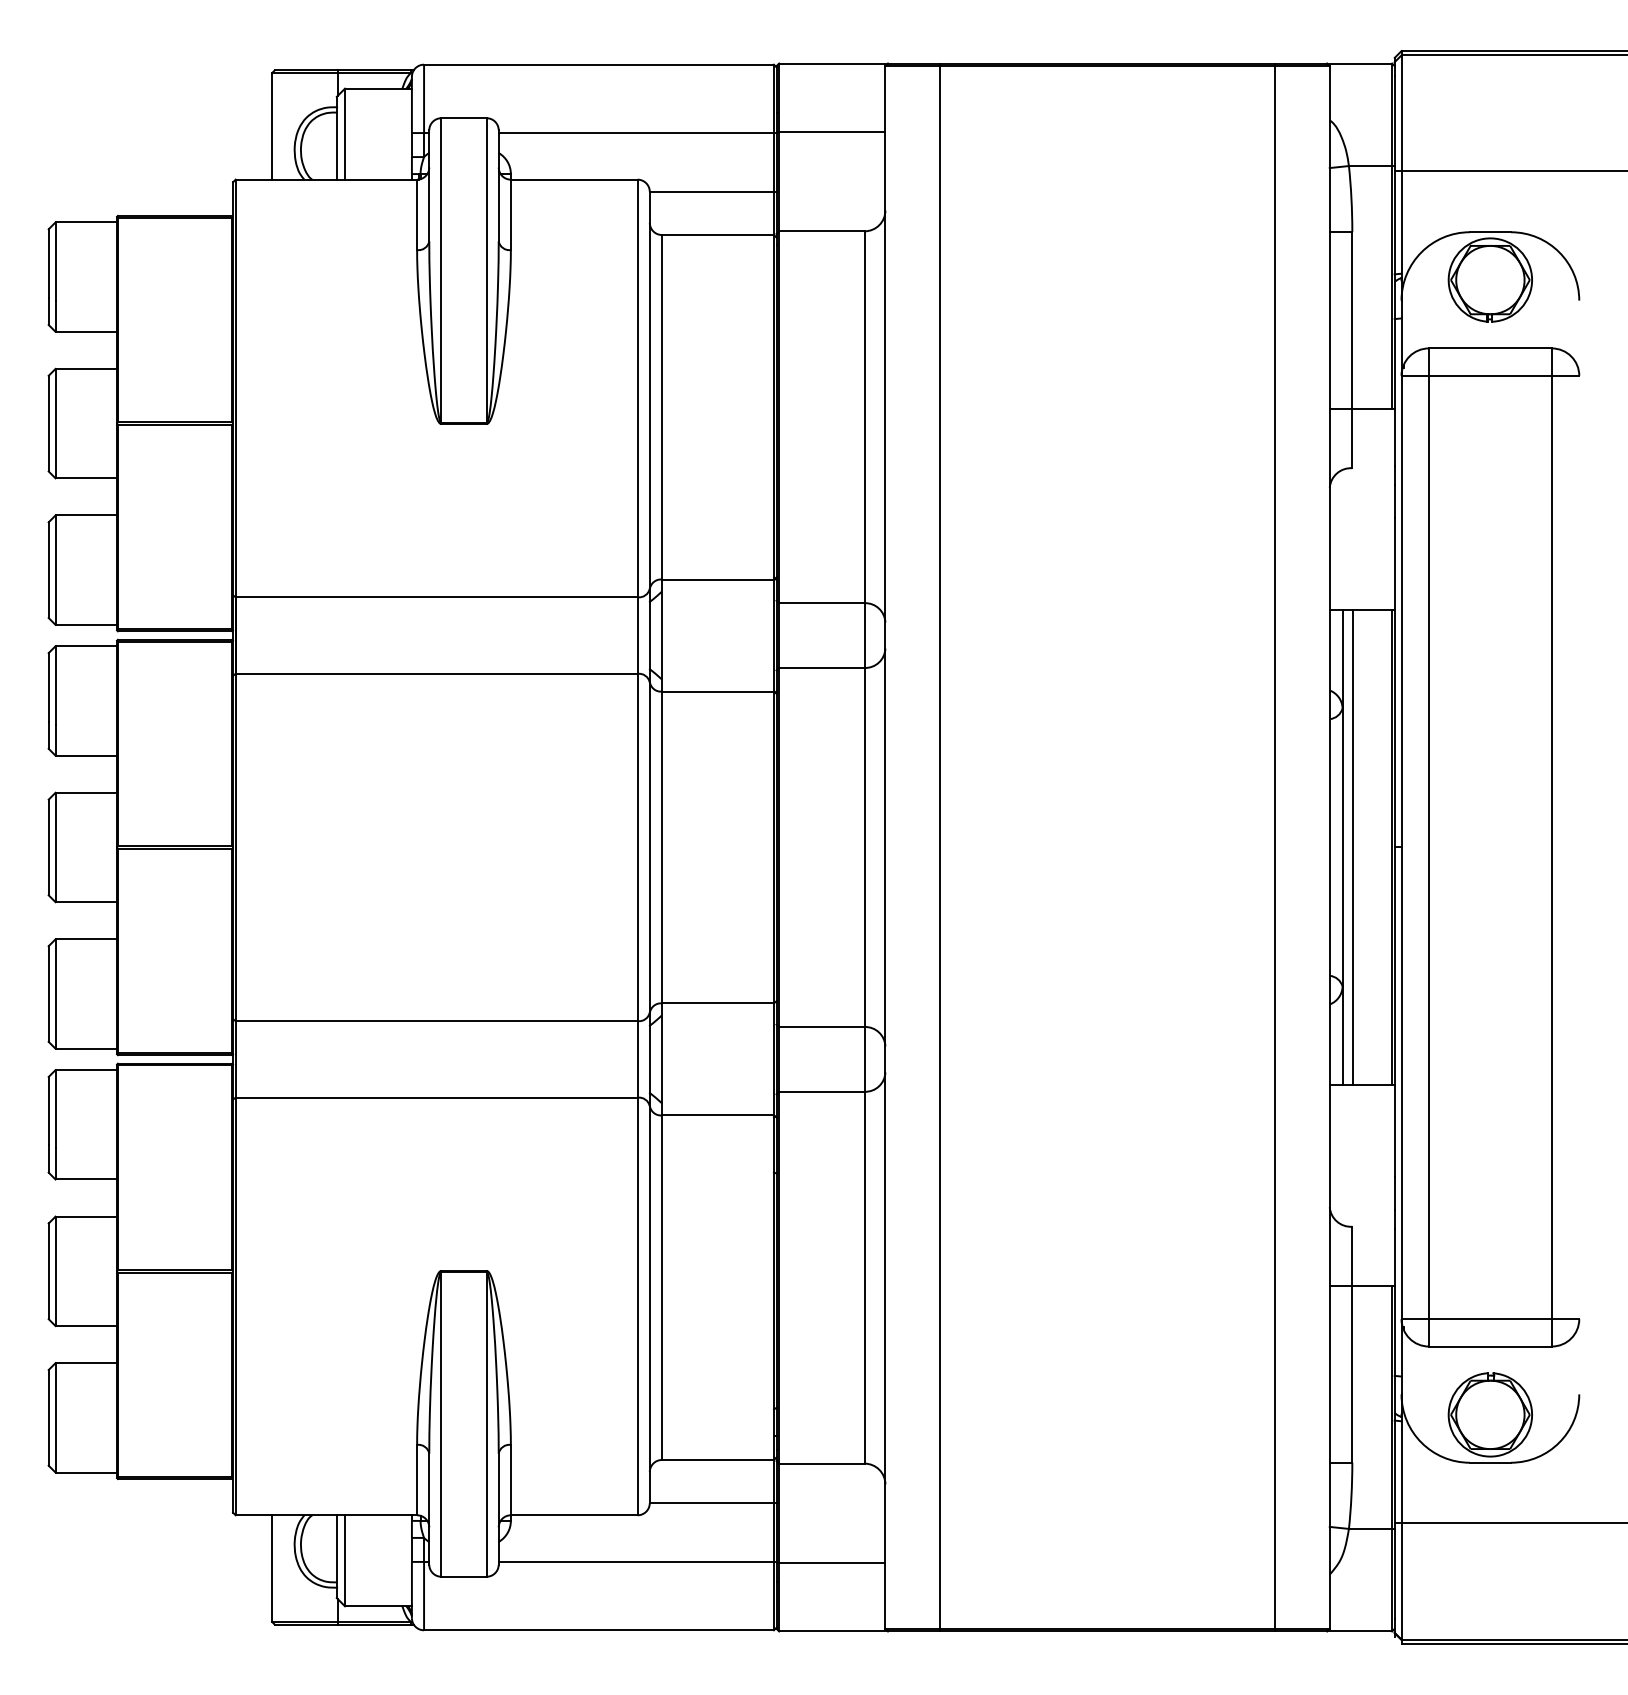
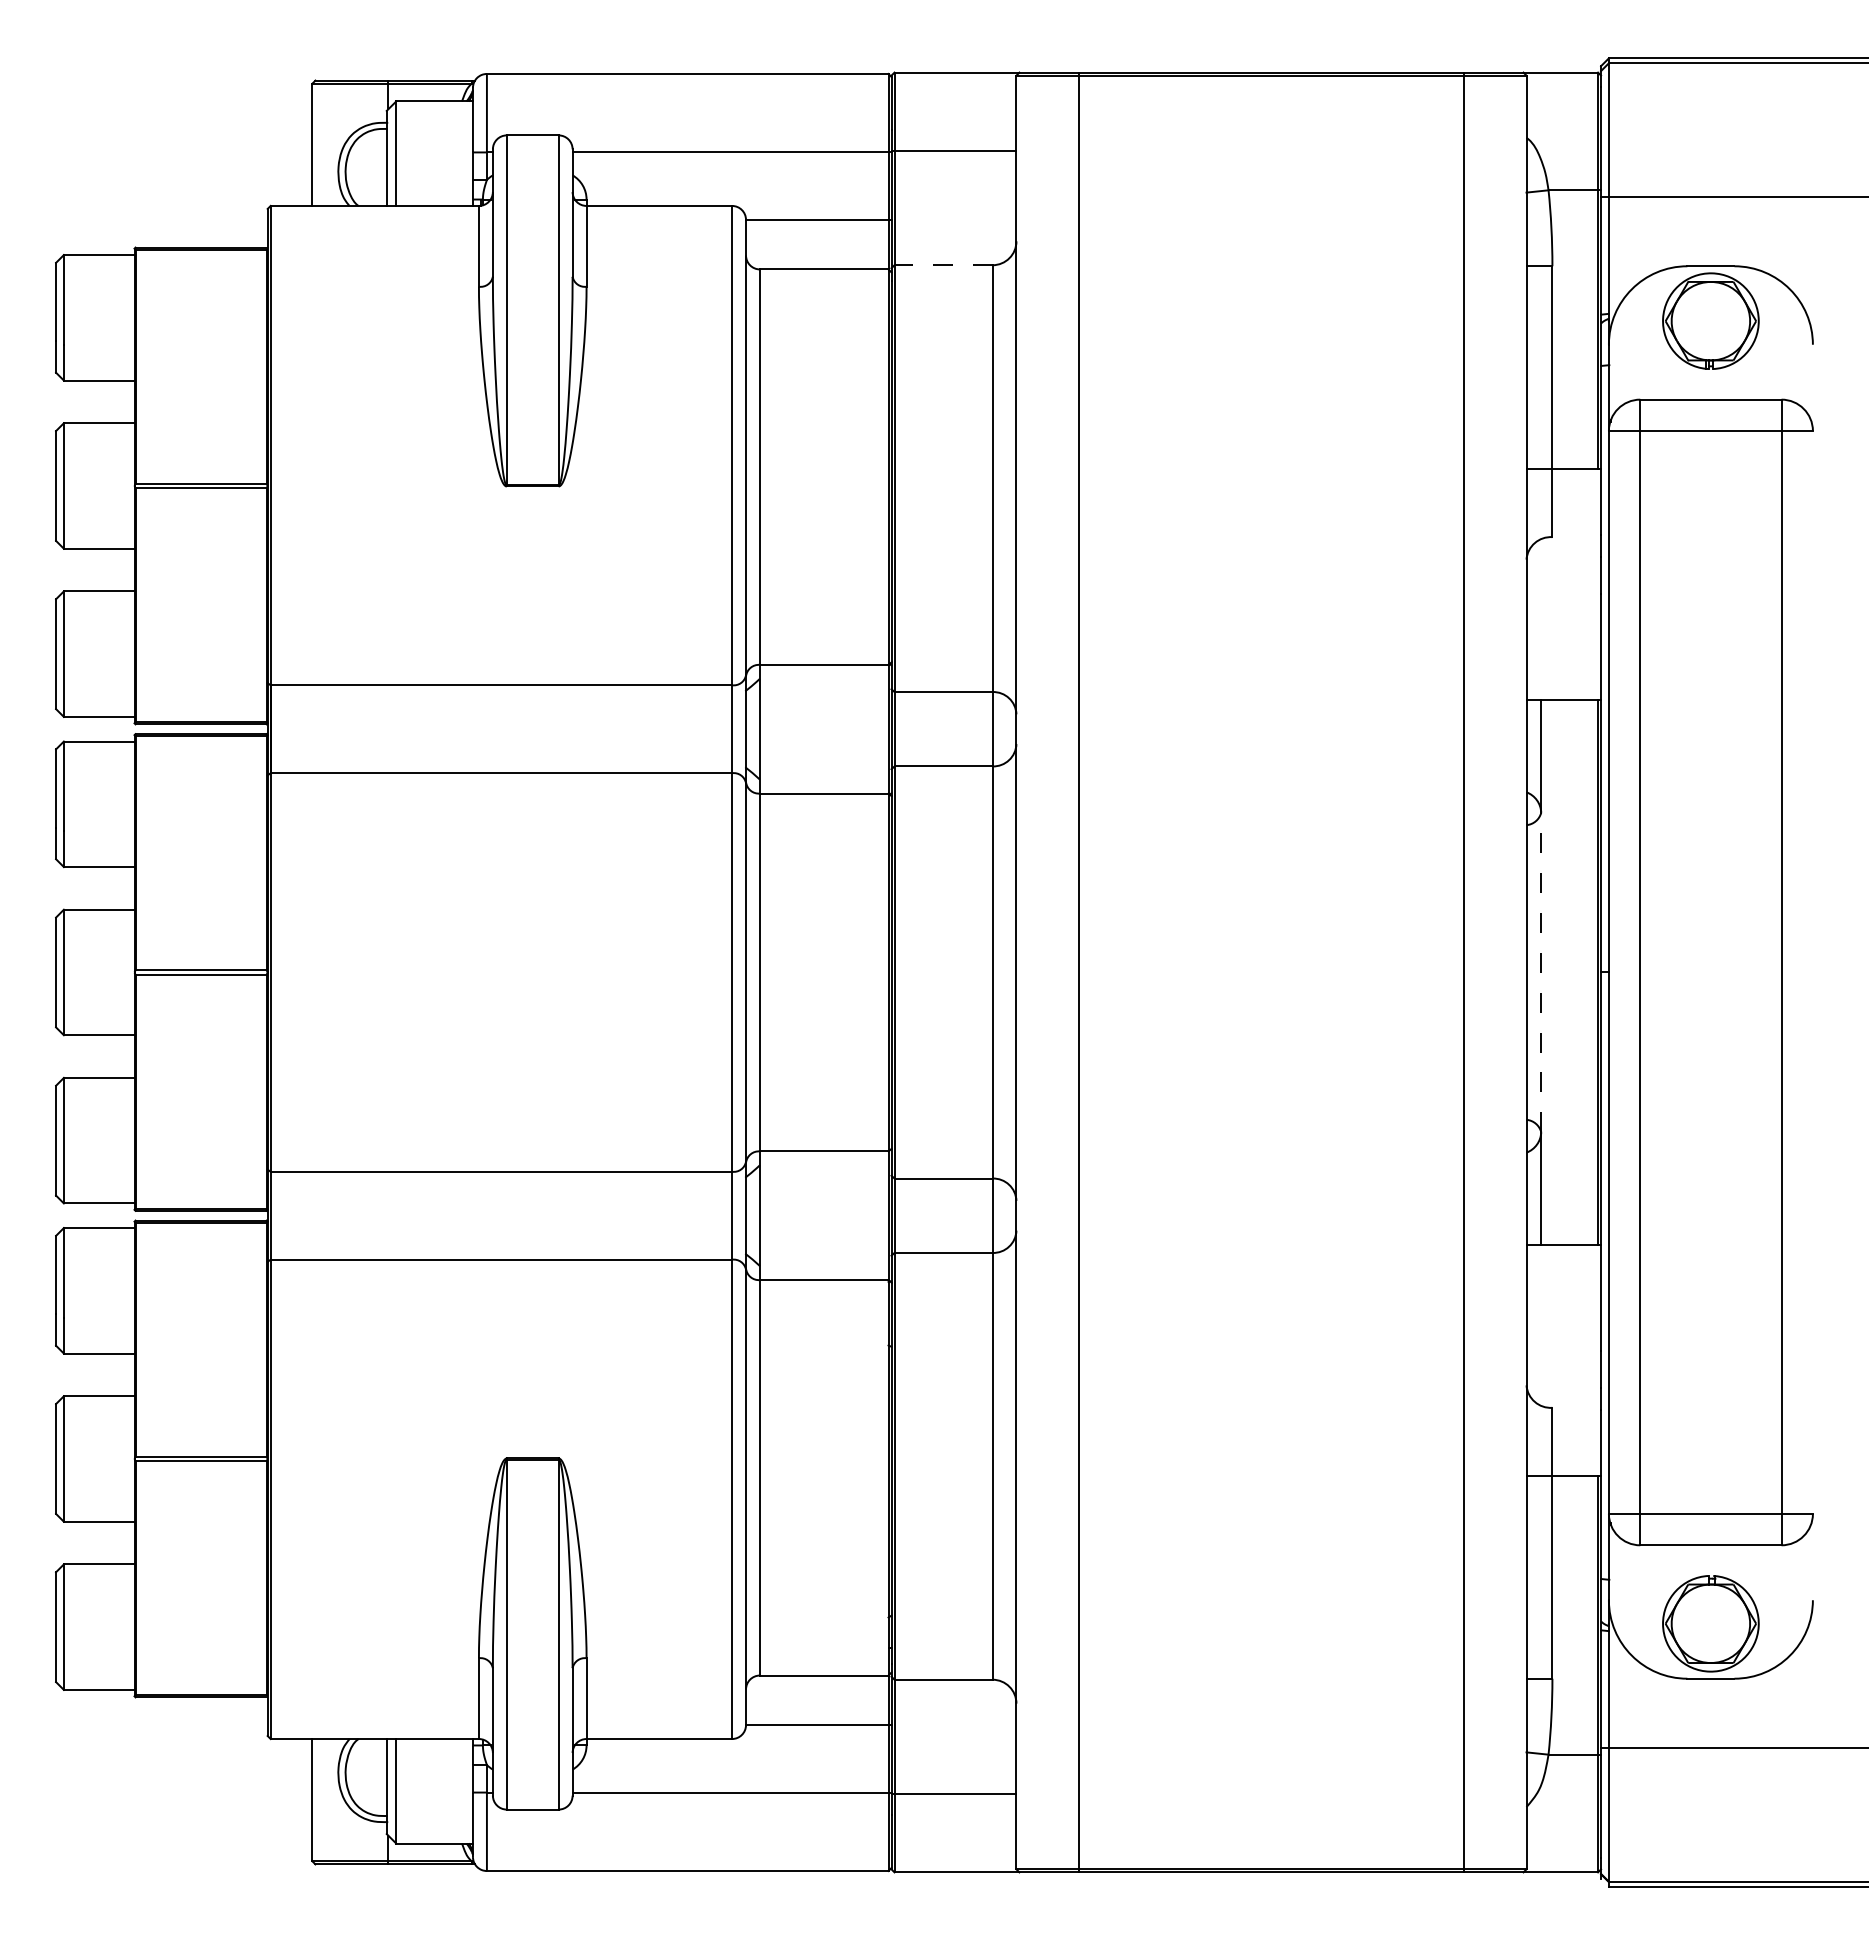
line: (821, 231) -> (943, 265), solid -> dashed
line: (1342, 847) -> (1541, 972), solid -> dashed
line: (1353, 847) -> (1553, 972), removed

